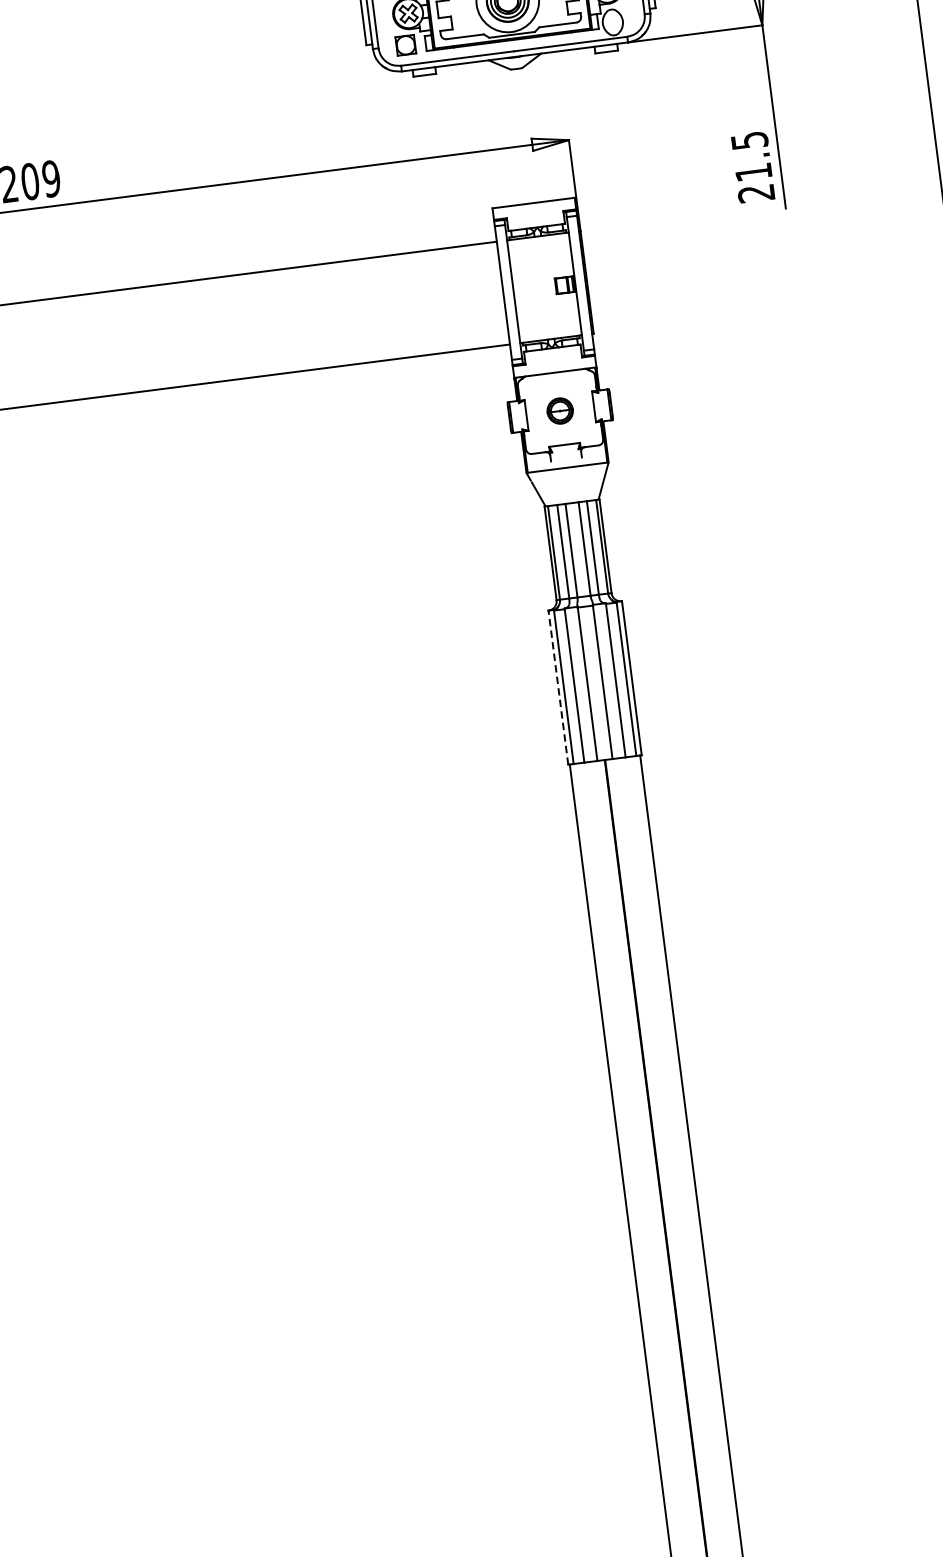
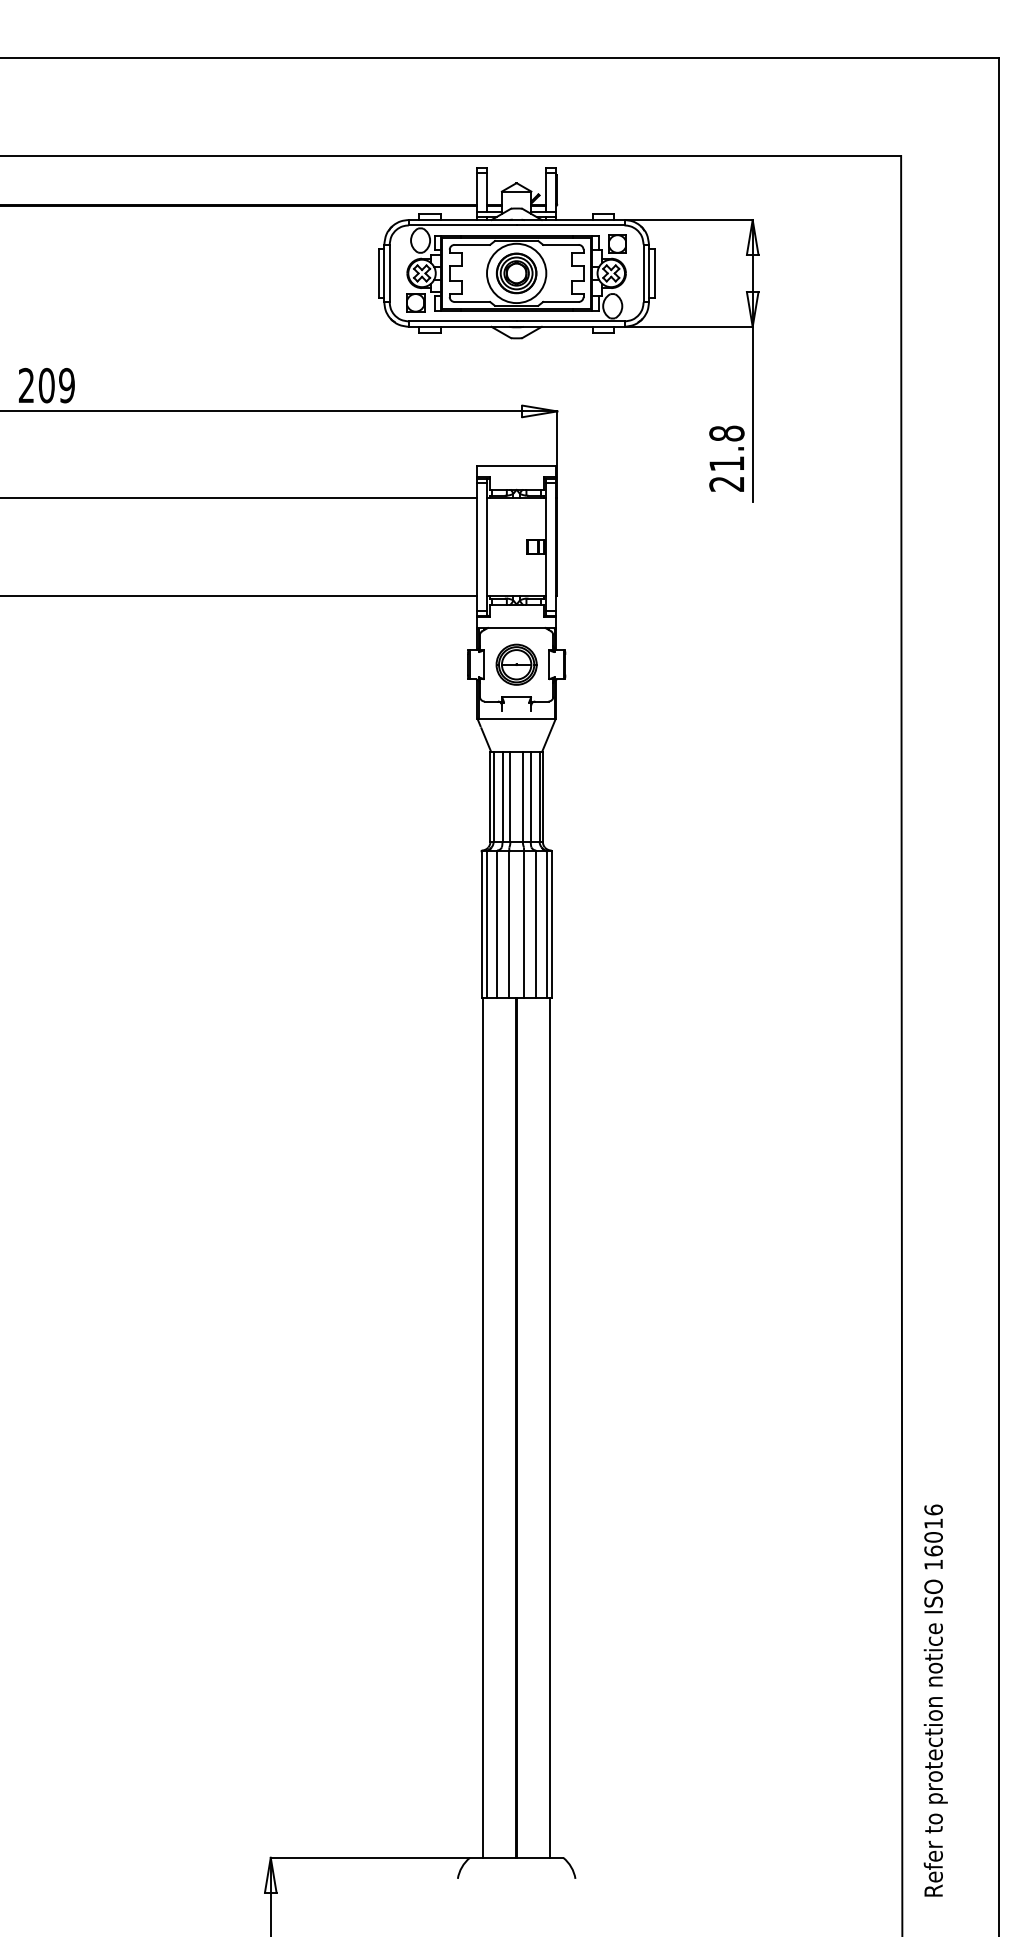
text: (749, 140) -> (726, 433), 21.5 -> 21.8
part: (560, 410) -> (516, 664), size x1.67
line: (558, 687) -> (481, 923), dashed -> solid

